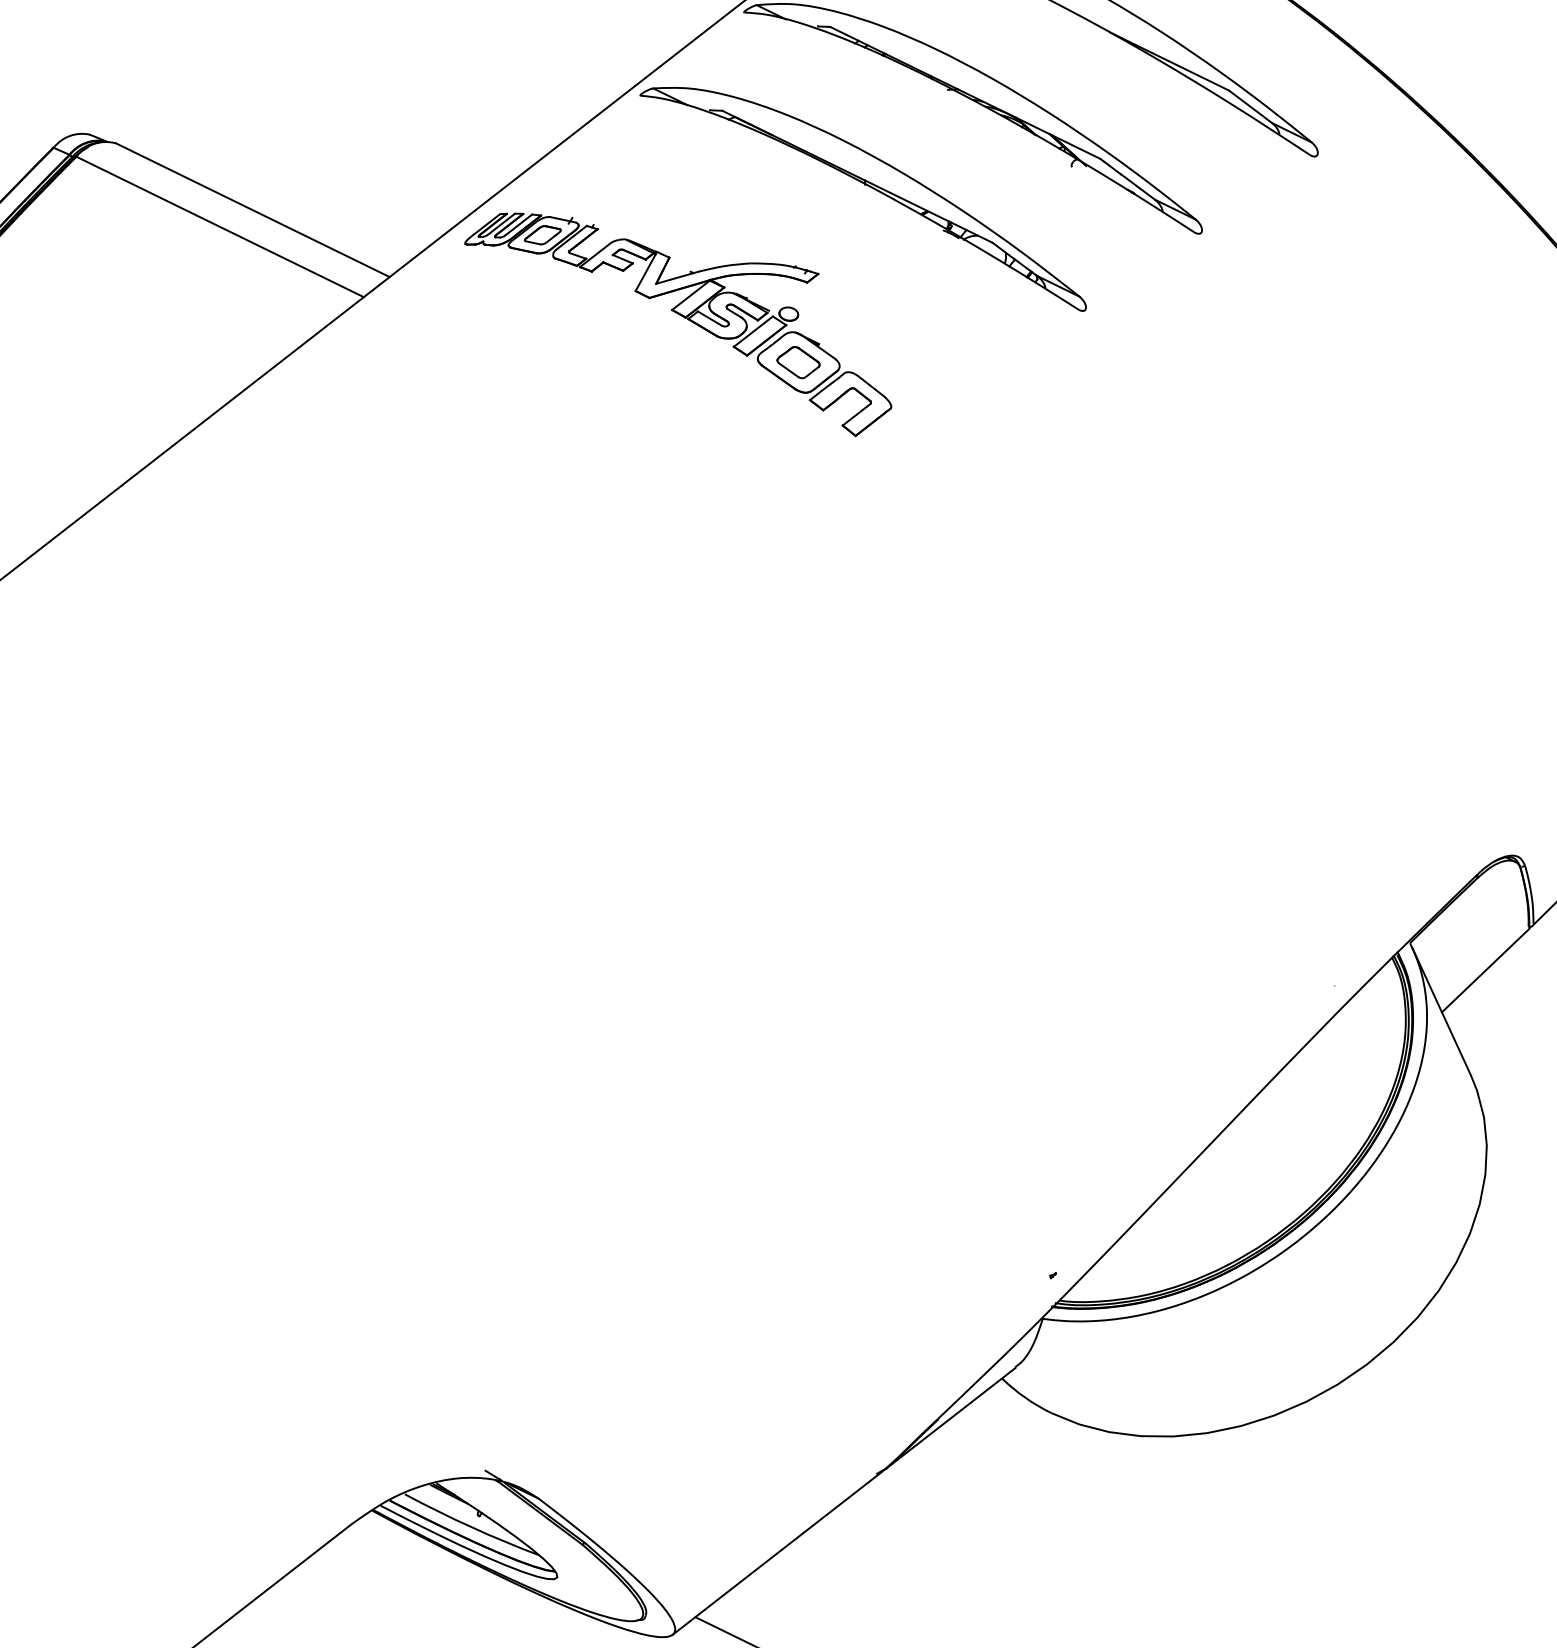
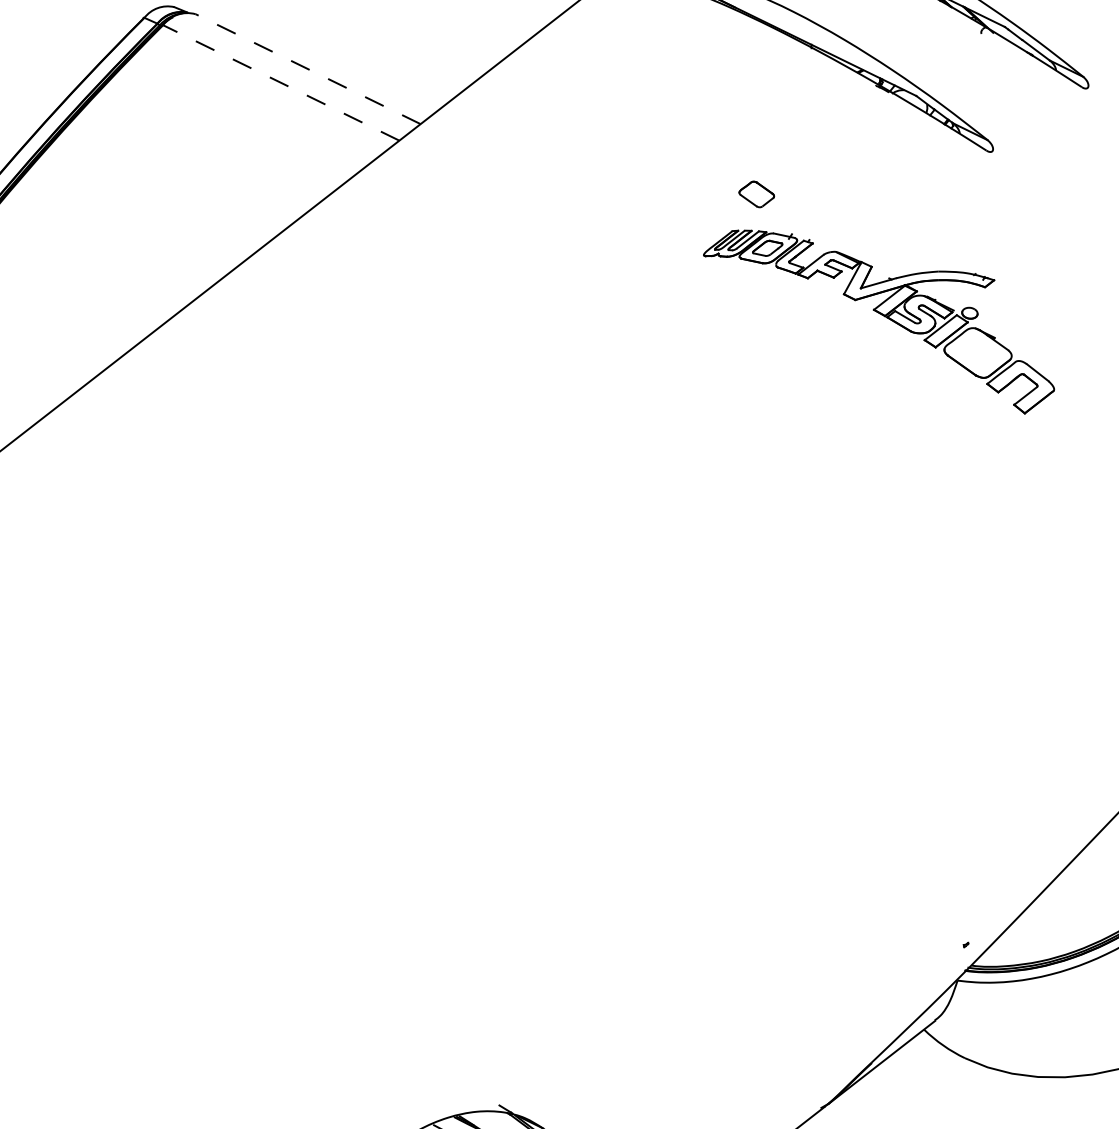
line: (252, 210) -> (307, 69), solid -> dashed
line: (220, 226) -> (281, 82), solid -> dashed
part: (684, 318) -> (884, 316), moved

